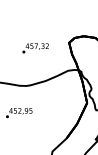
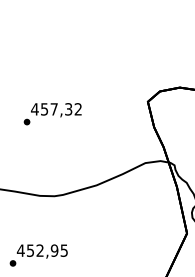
text: (35, 48) -> (52, 114), moved

